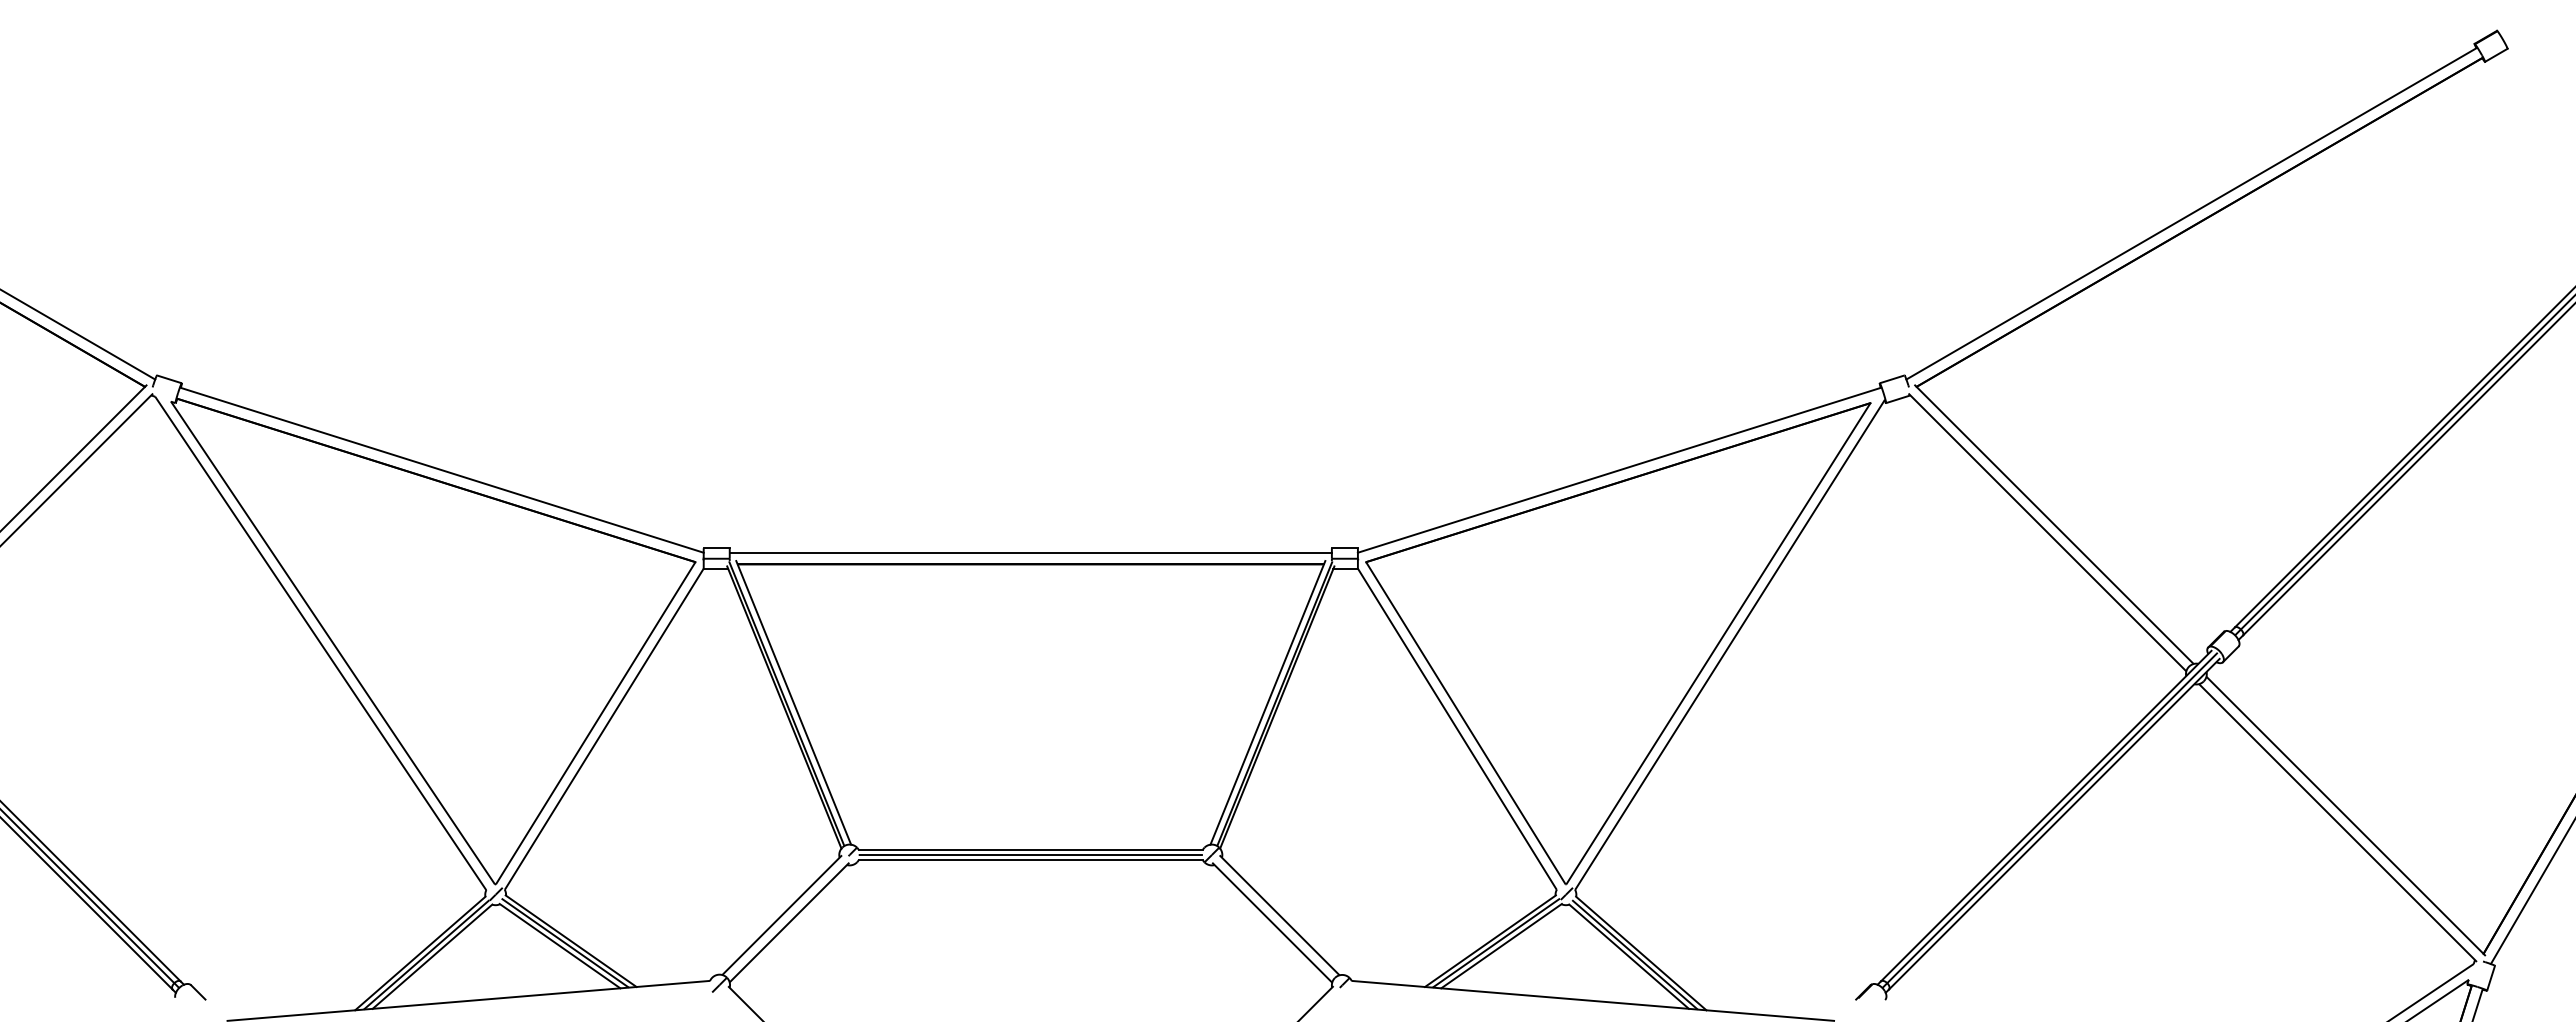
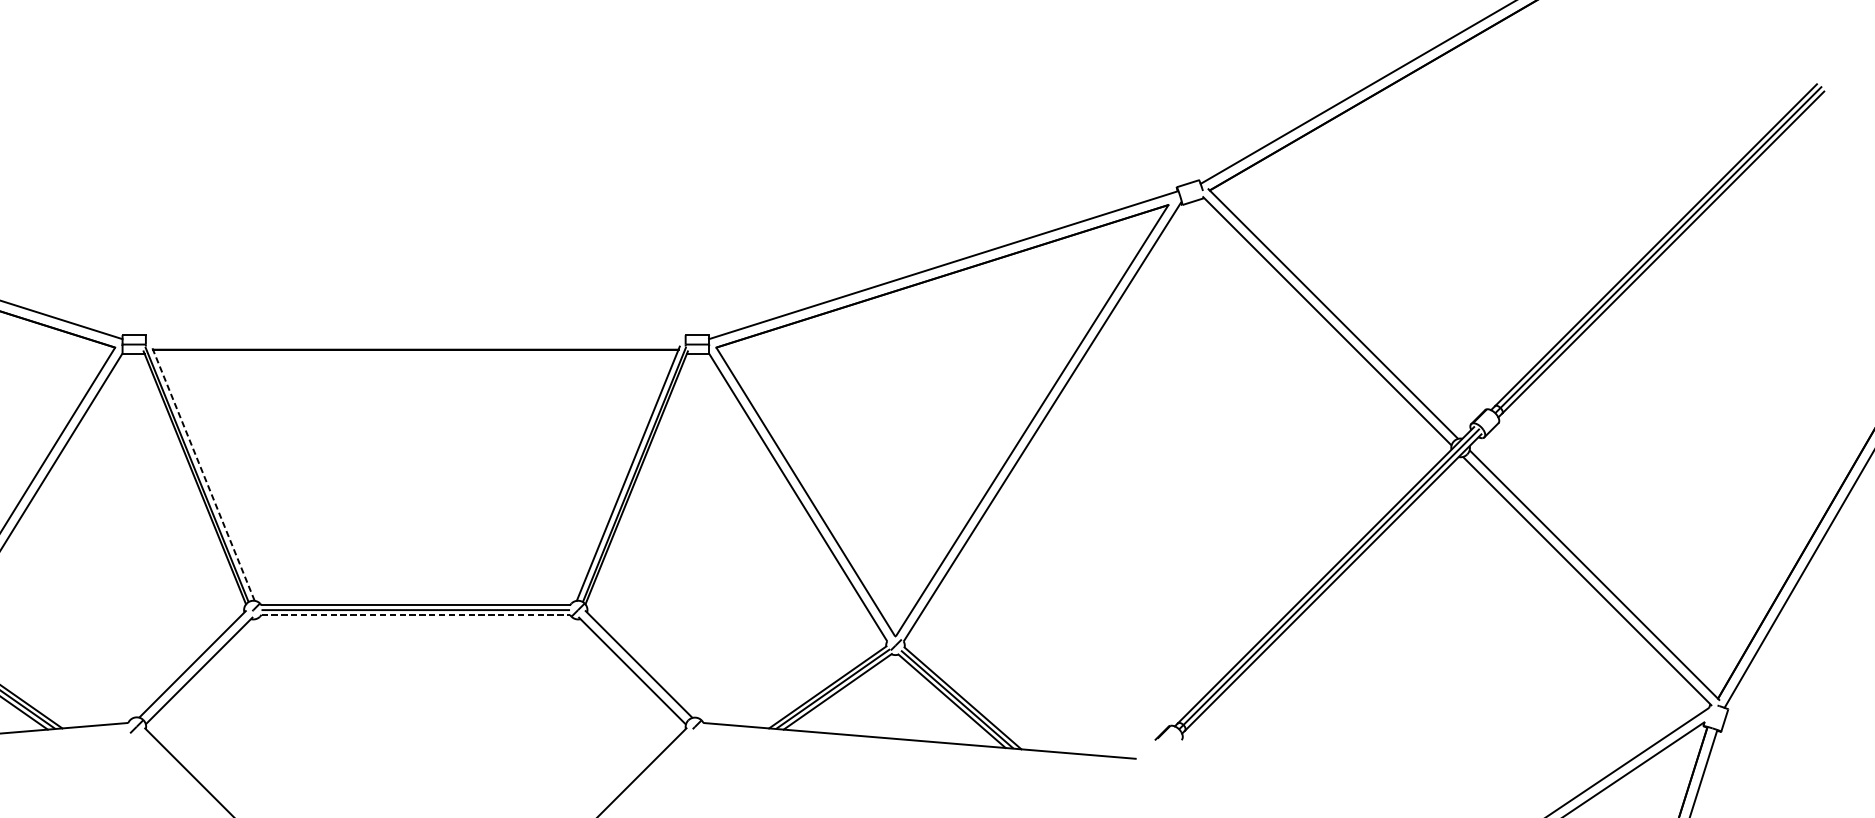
line: (1030, 553) -> (415, 339), removed
line: (793, 702) -> (203, 473), solid -> dashed
line: (1031, 860) -> (416, 615), solid -> dashed

